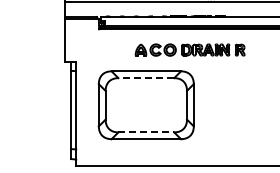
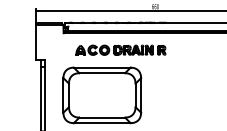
part: (189, 49) -> (120, 49), moved
line: (146, 78) -> (102, 73), dashed -> solid
line: (146, 132) -> (102, 117), dashed -> solid

